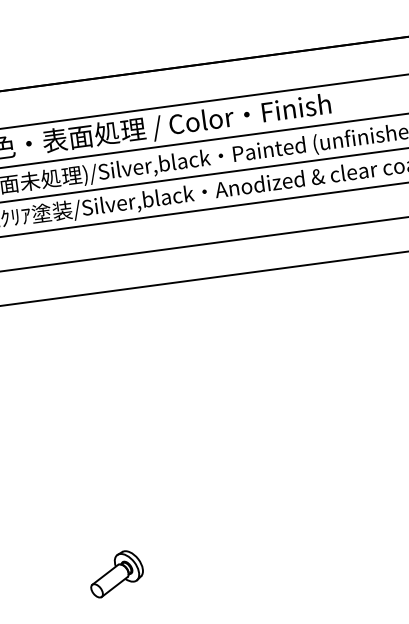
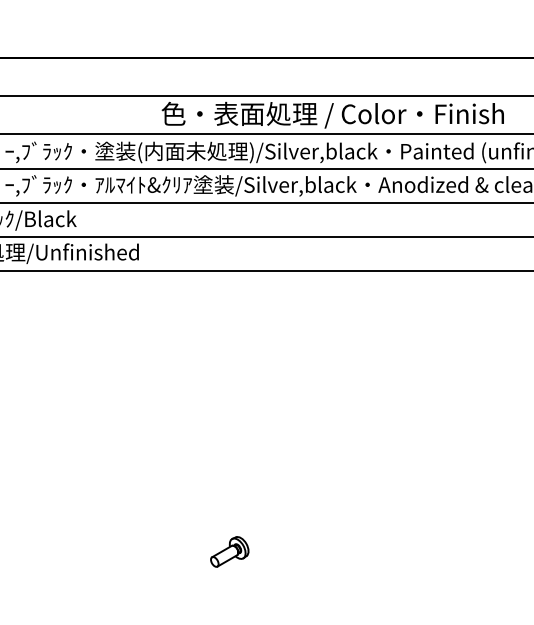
part: (116, 573) -> (229, 551), size x0.7

